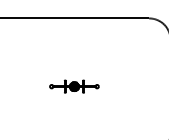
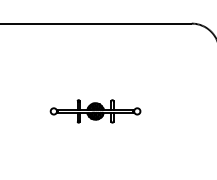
part: (74, 86) -> (95, 111), size x1.43

